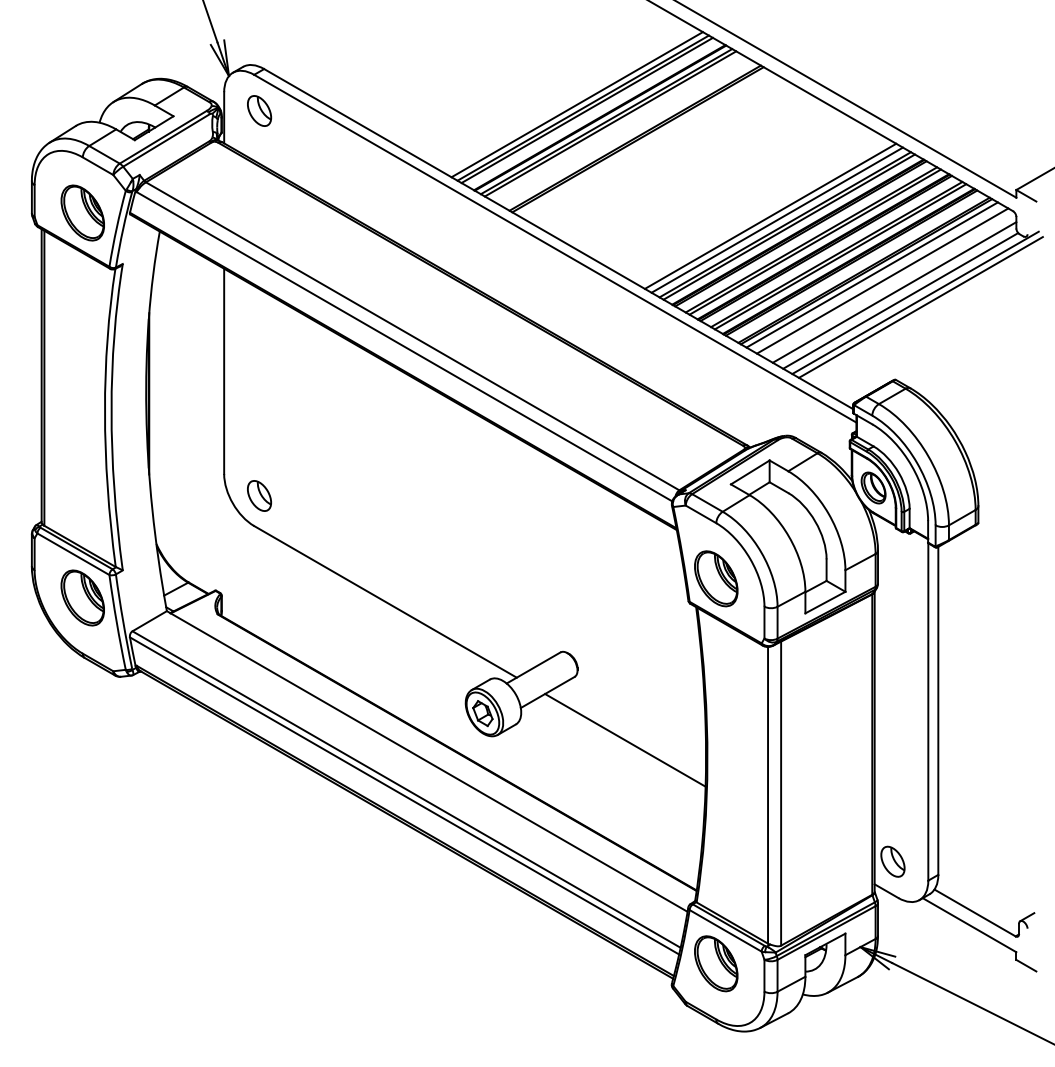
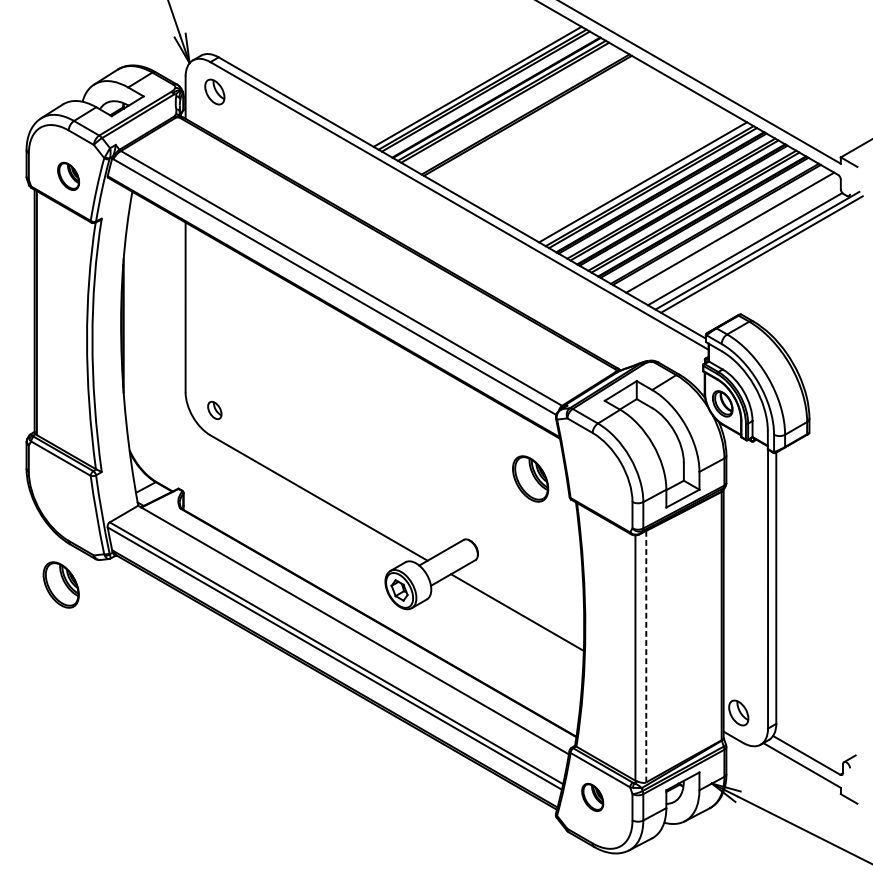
part: (82, 212) -> (68, 176), size x0.6
line: (770, 215) -> (637, 178), removed
line: (871, 274) -> (721, 227), removed
line: (894, 292) -> (740, 242), removed
part: (259, 495) -> (214, 410), size x0.7
part: (716, 578) -> (530, 478), moved
part: (82, 597) -> (60, 584), moved
line: (781, 793) -> (646, 656), solid -> dashed
part: (716, 963) -> (592, 797), size x0.6

